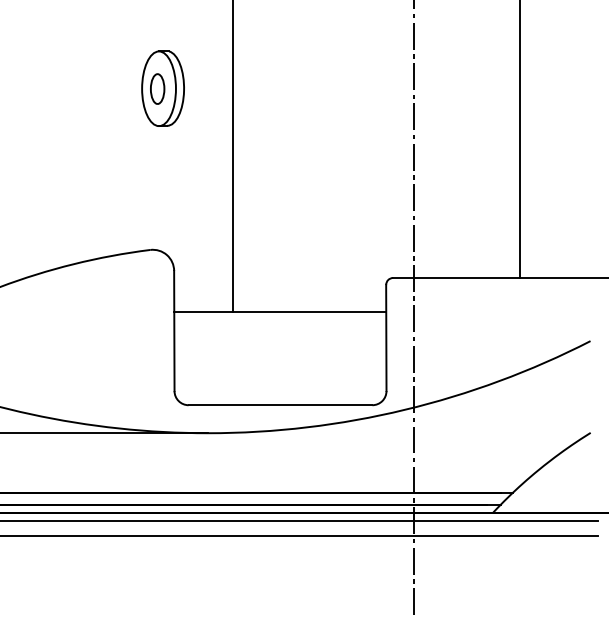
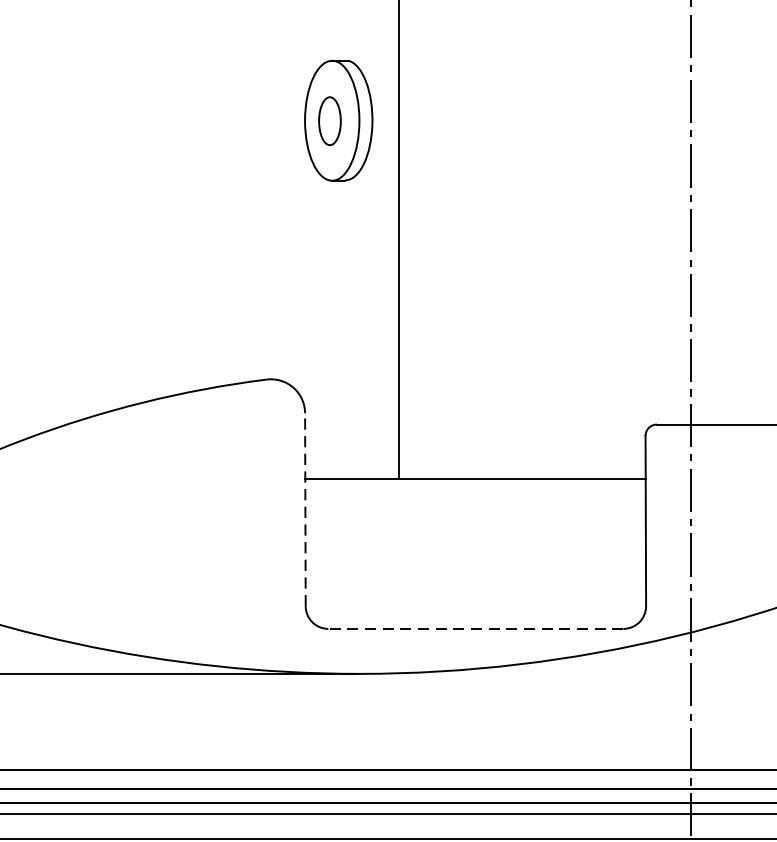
part: (162, 88) -> (337, 120), moved
line: (174, 330) -> (305, 508), solid -> dashed
line: (280, 405) -> (475, 629), solid -> dashed

